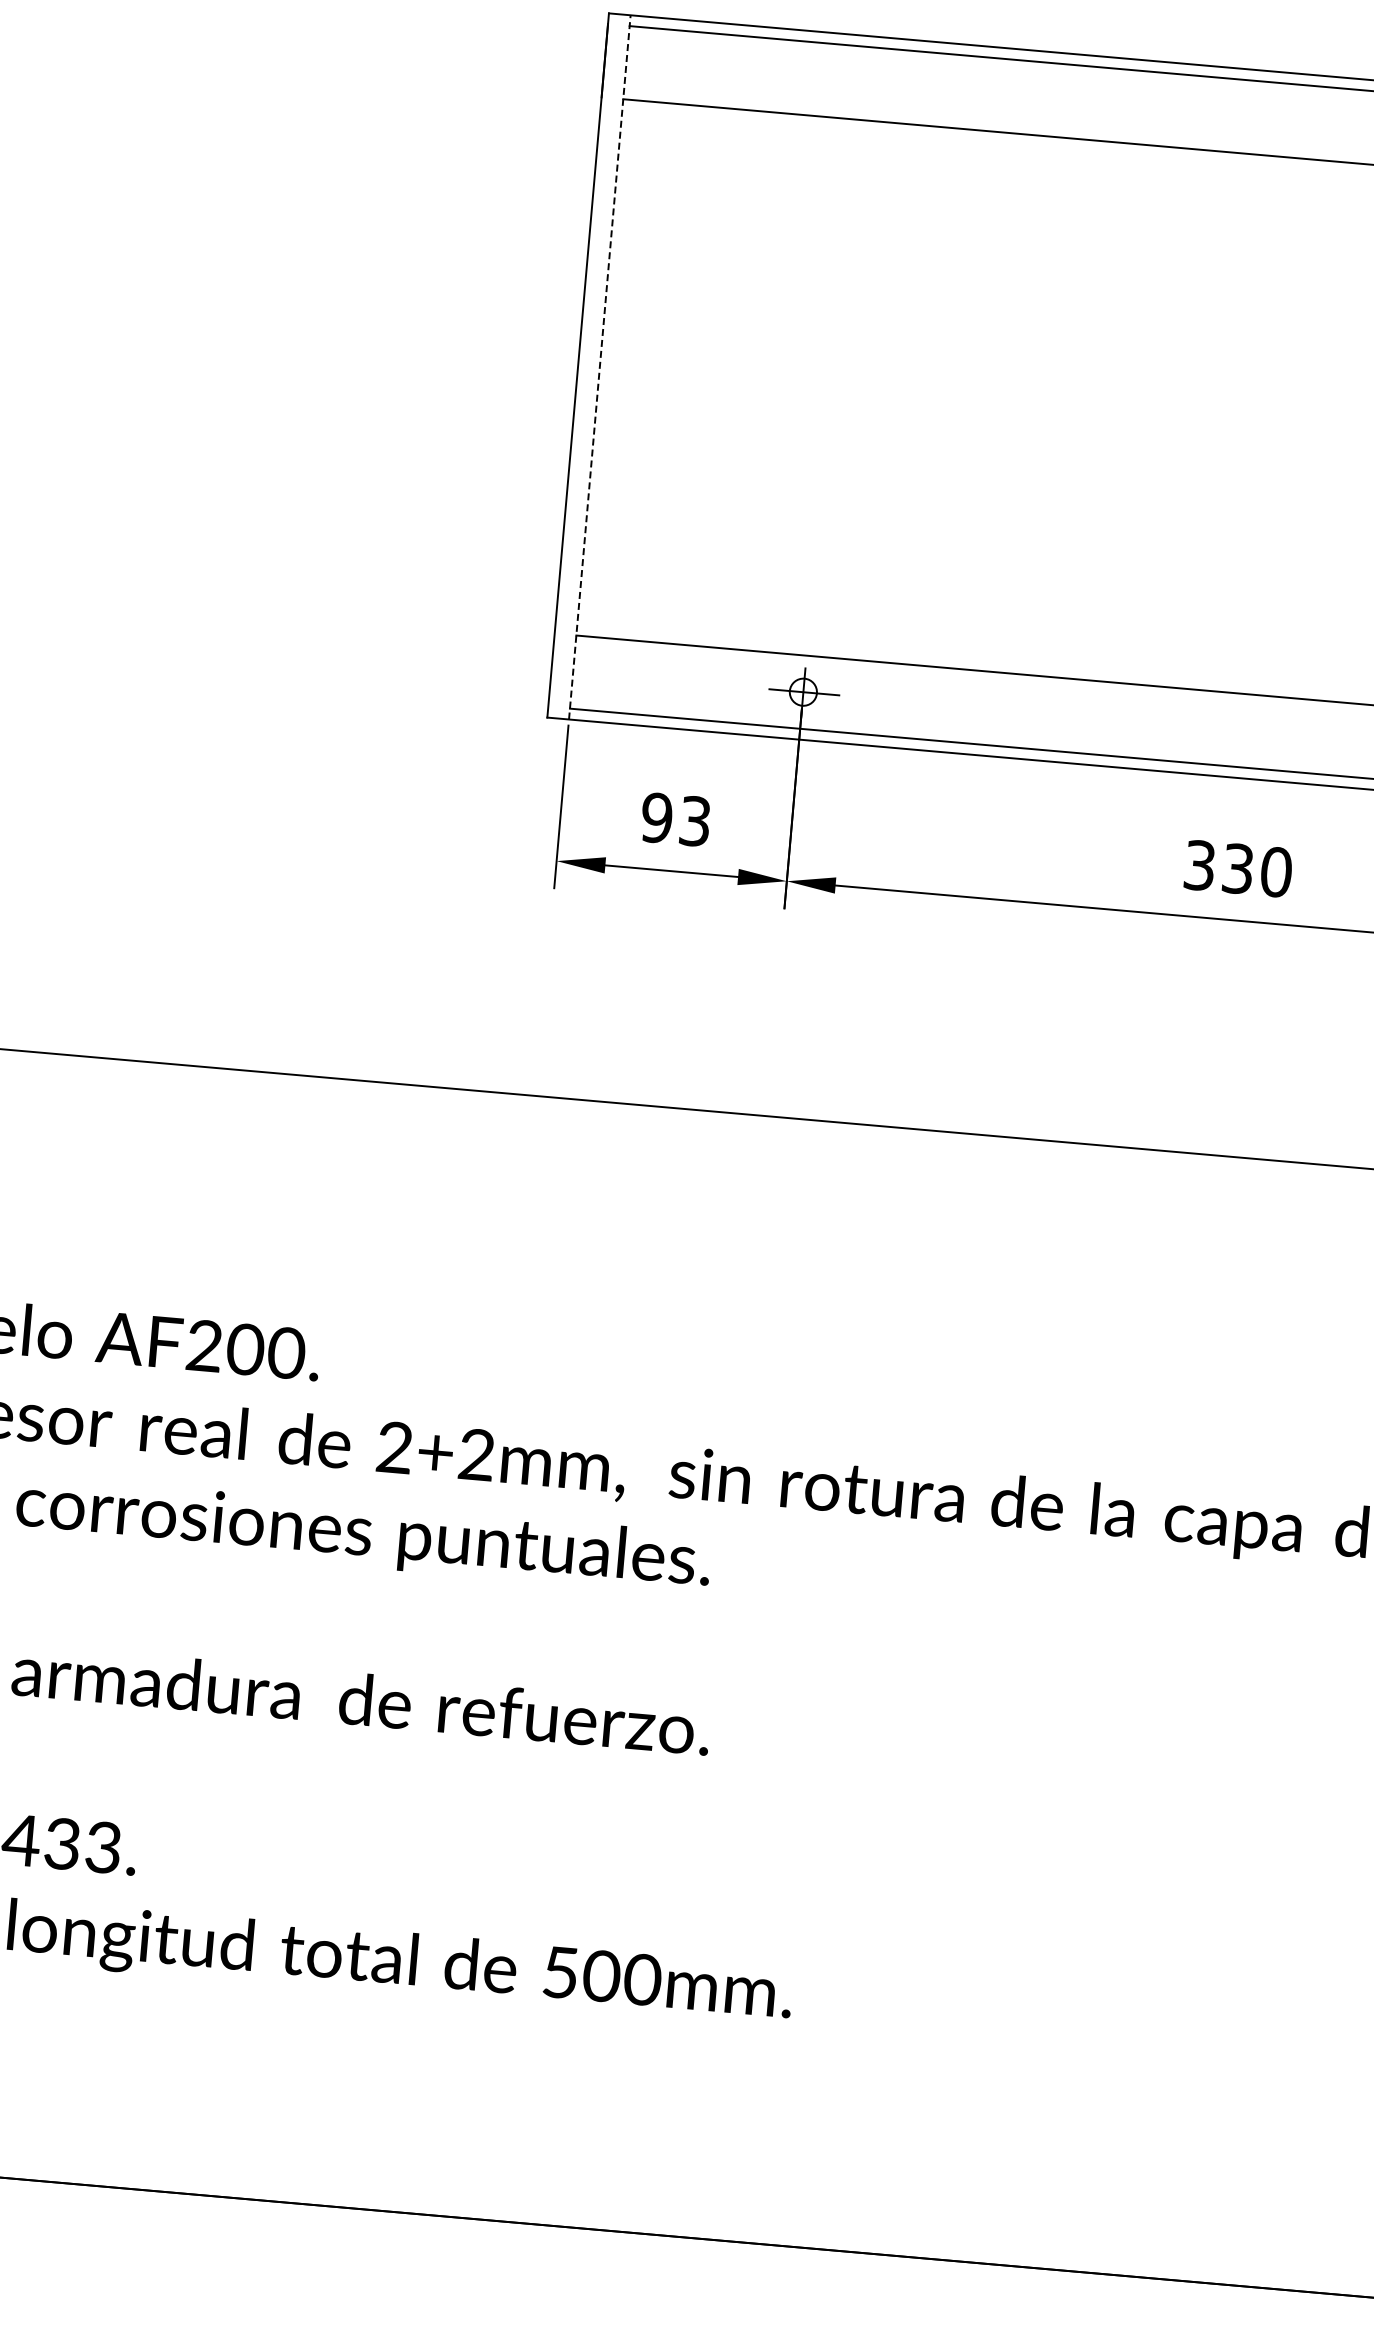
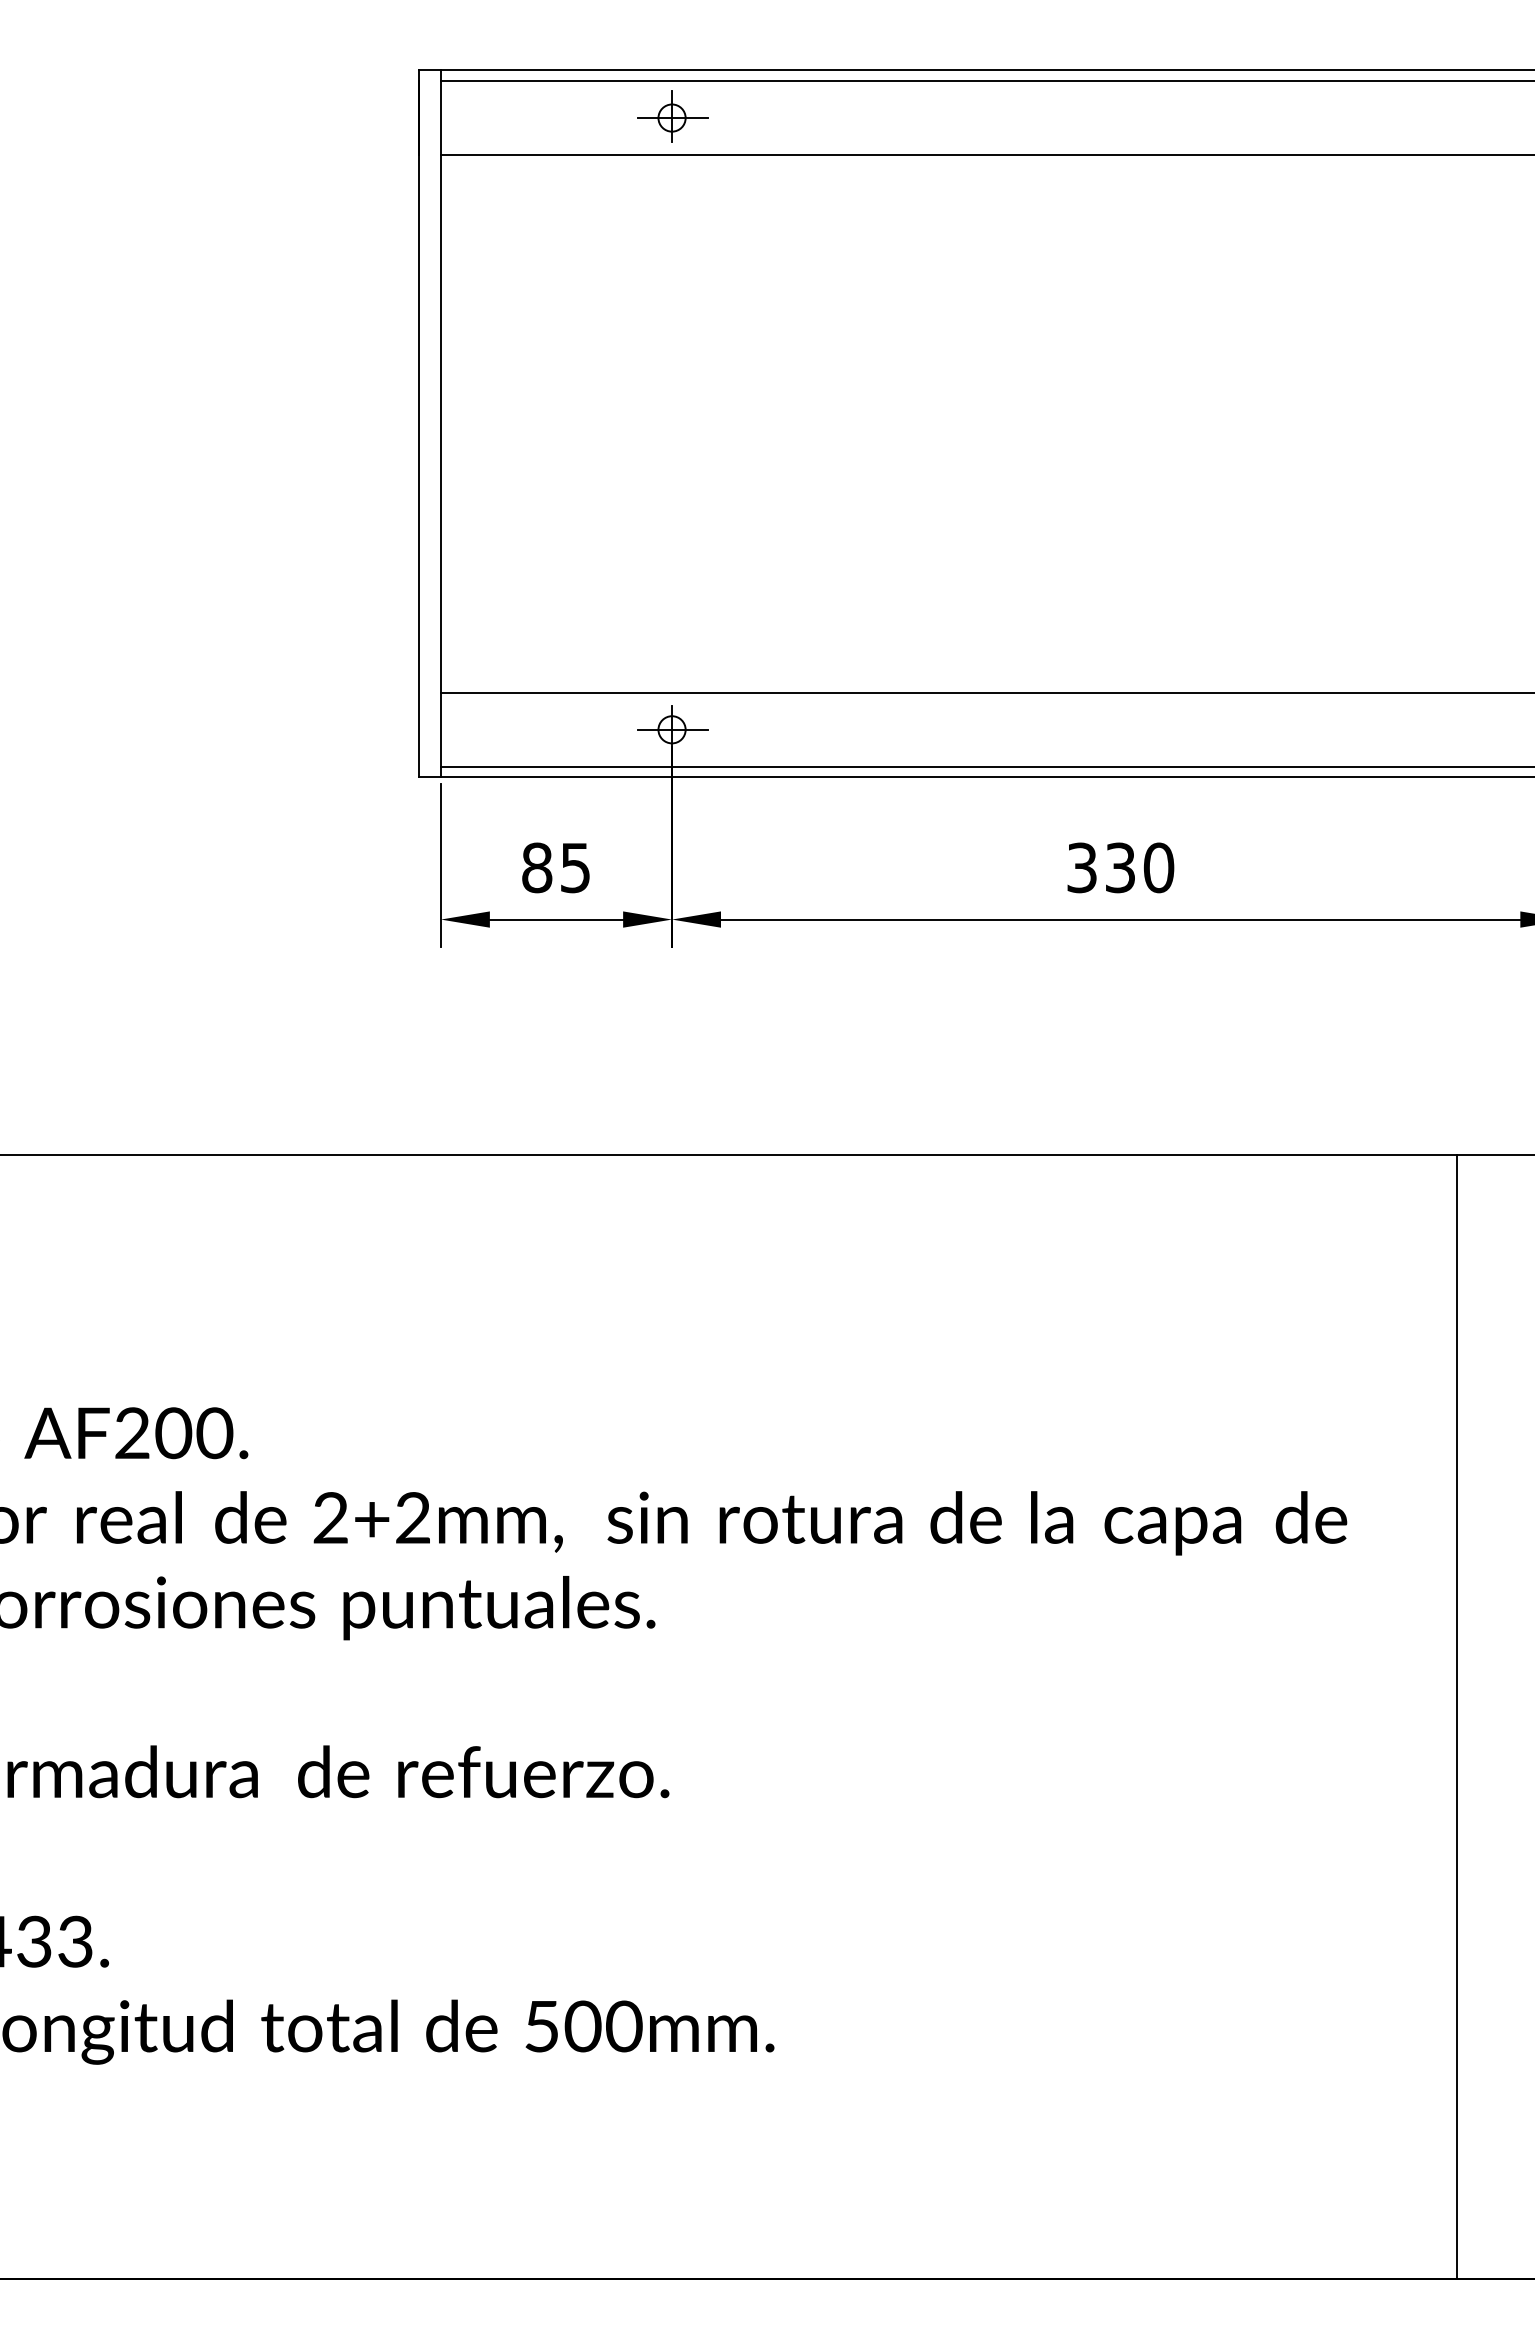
part: (857, 81) -> (672, 116), added
line: (599, 366) -> (440, 423), dashed -> solid
text: (675, 819) -> (555, 867), 93 -> 85

